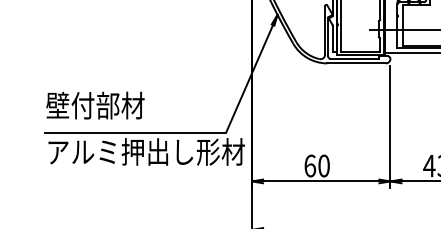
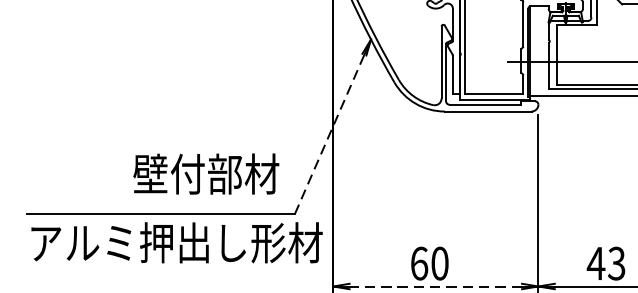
line: (249, 78) -> (329, 133), solid -> dashed
text: (95, 105) -> (206, 173), moved
line: (320, 181) -> (434, 286), solid -> dashed

